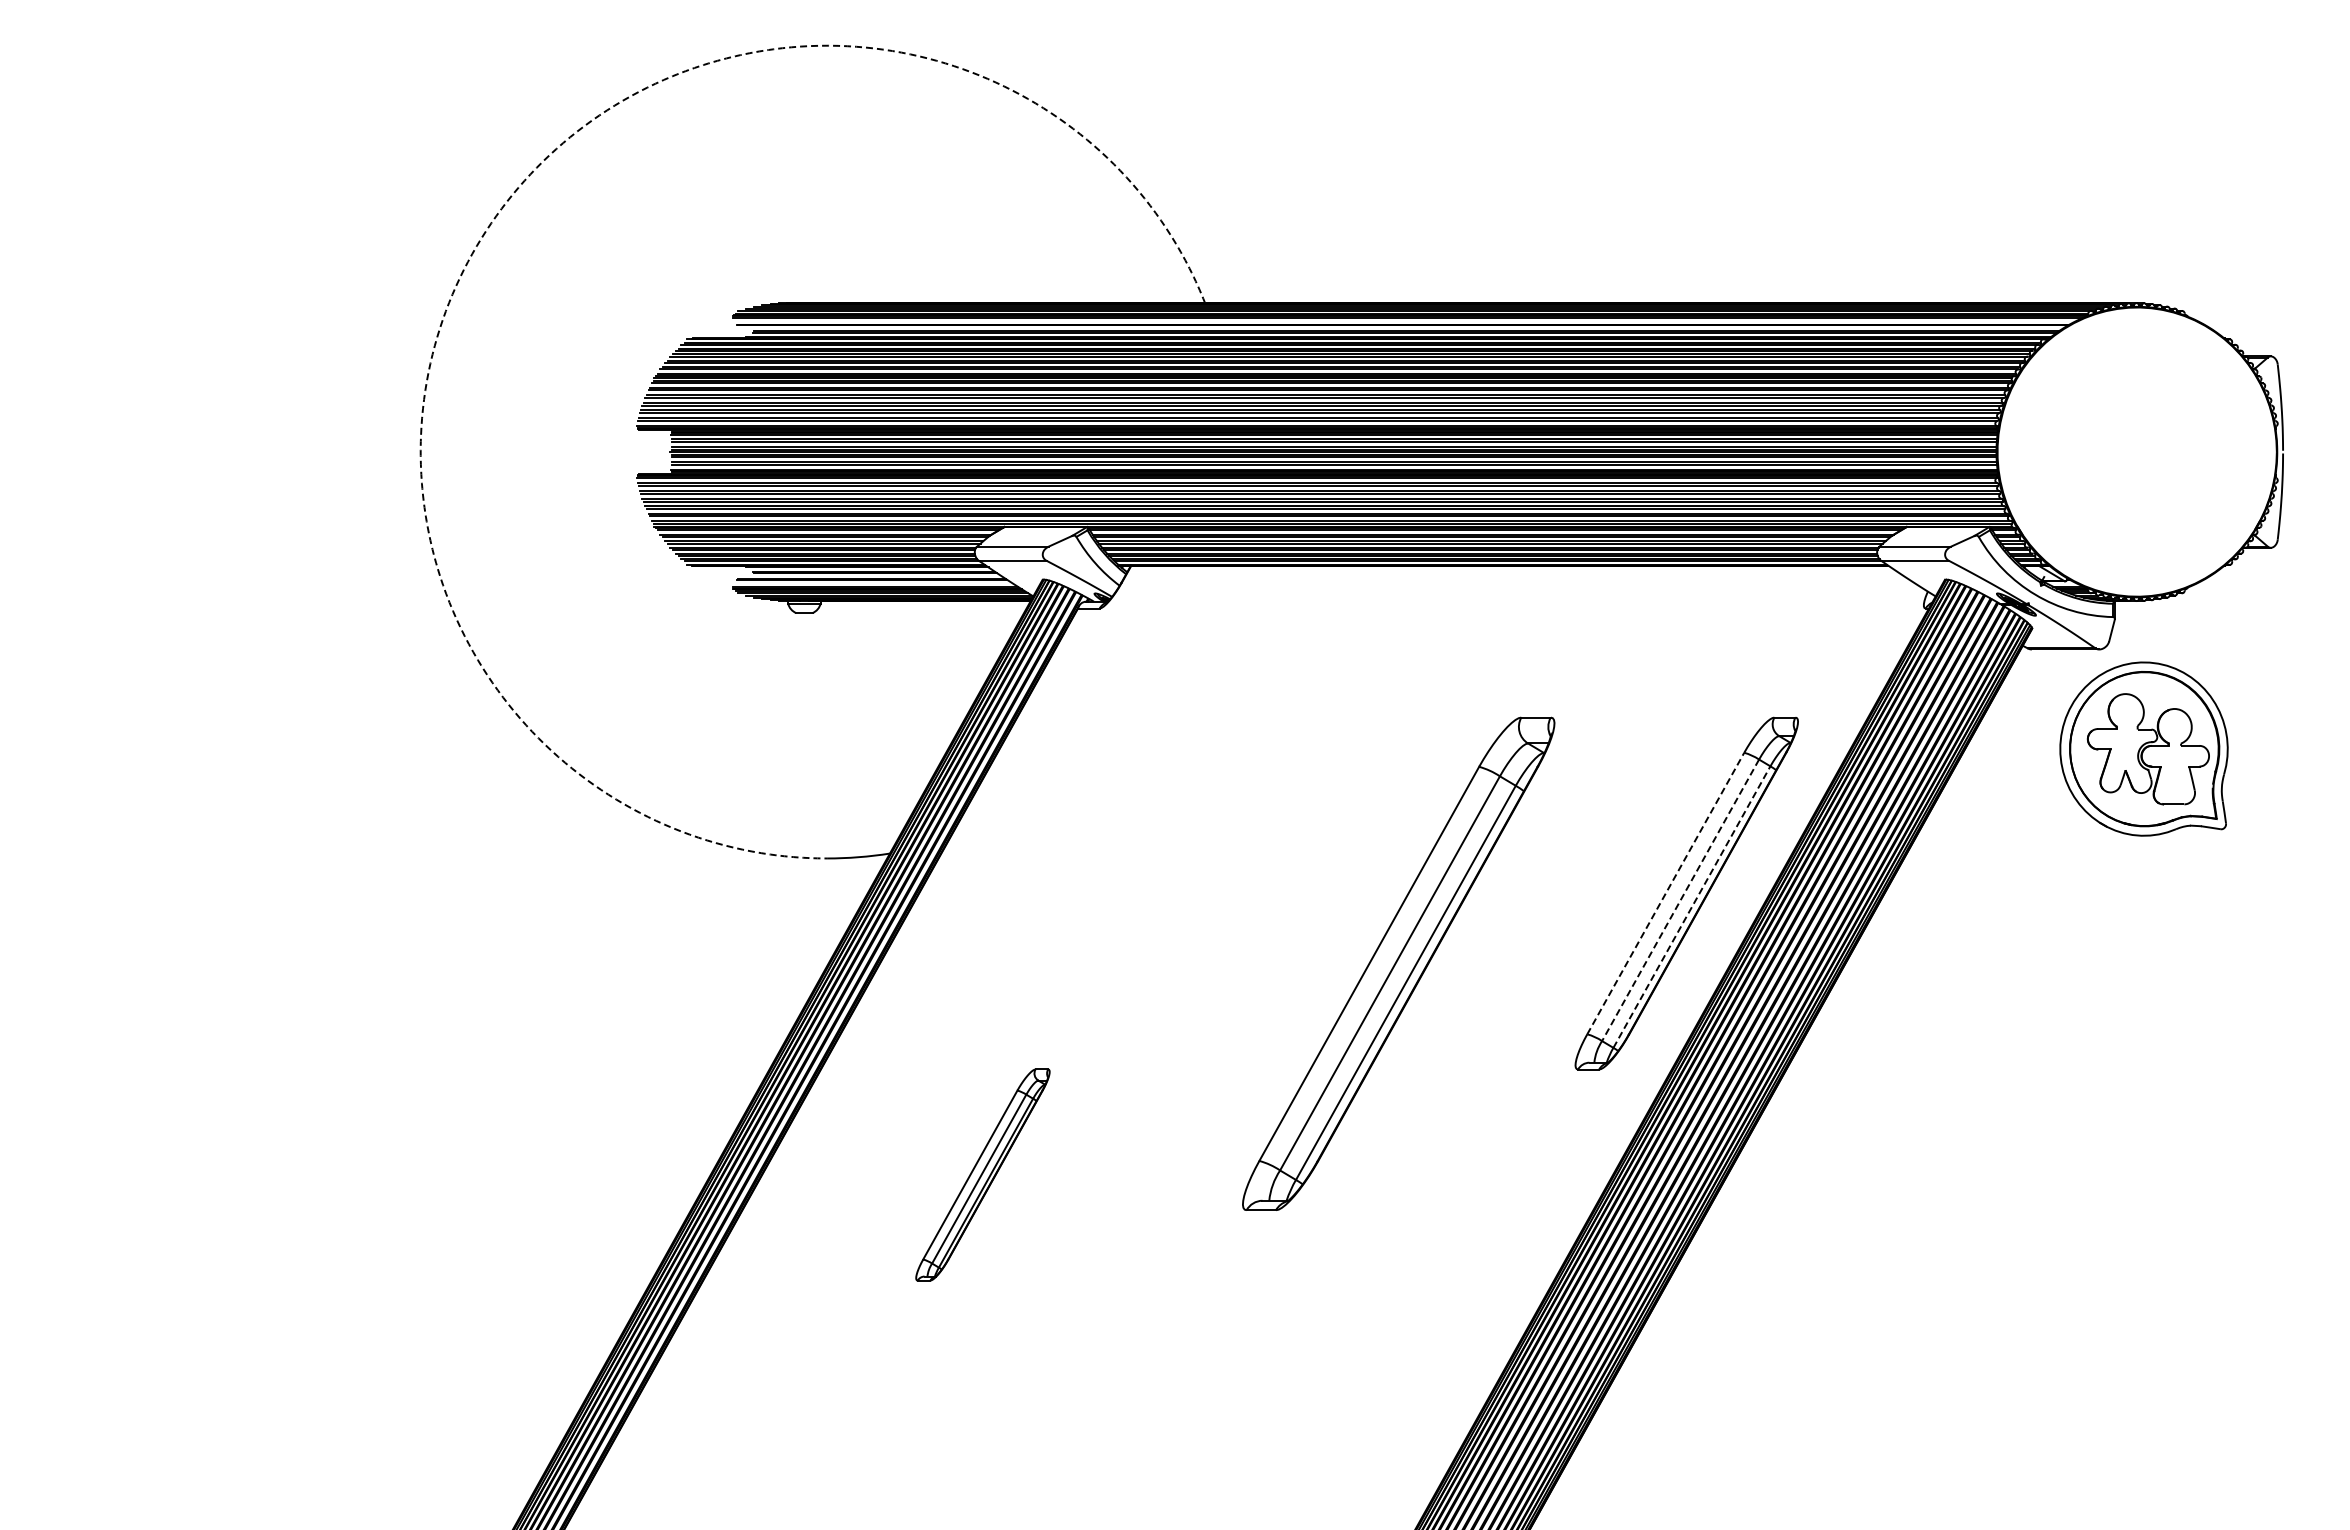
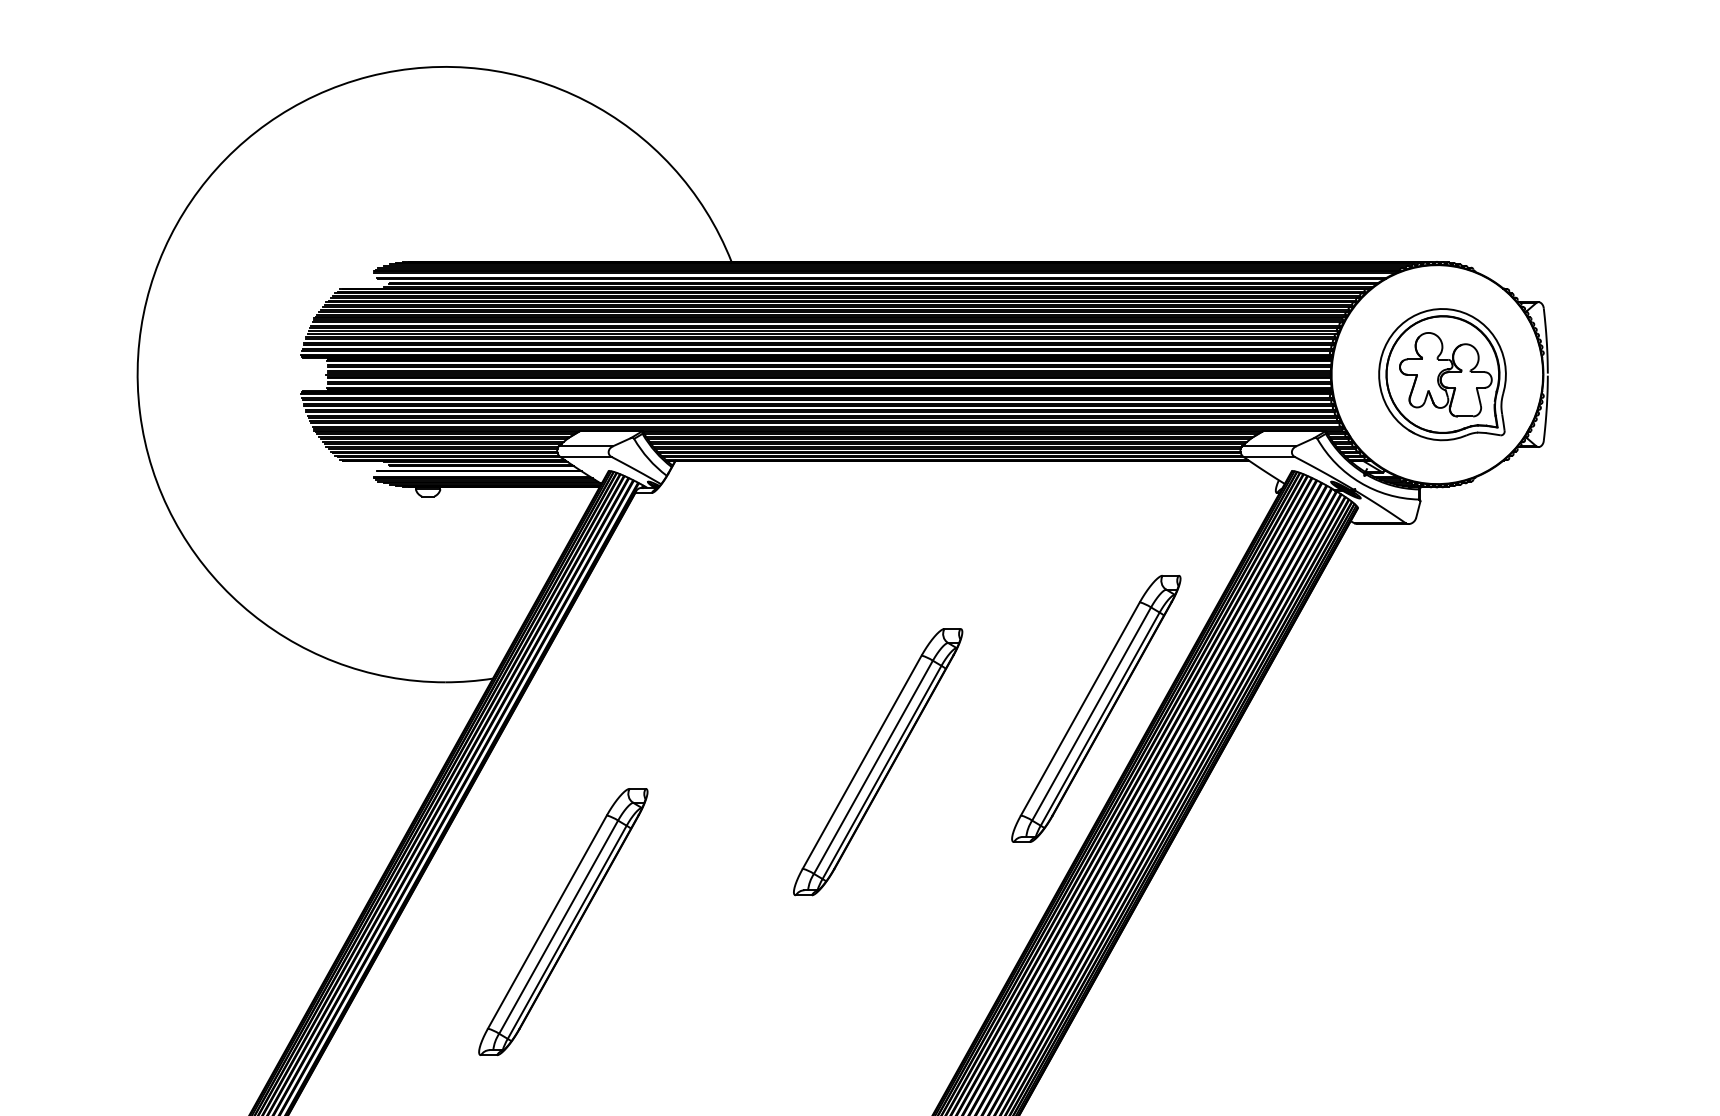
arc: (491, 223) -> (191, 201), dashed -> solid
part: (2143, 748) -> (1442, 374), moved
line: (1666, 893) -> (1080, 708), dashed -> solid
line: (1680, 900) -> (1091, 714), dashed -> solid
line: (1692, 906) -> (1100, 718), dashed -> solid
part: (1398, 963) -> (878, 761), size x0.71
part: (982, 1174) -> (563, 921), size x1.67

